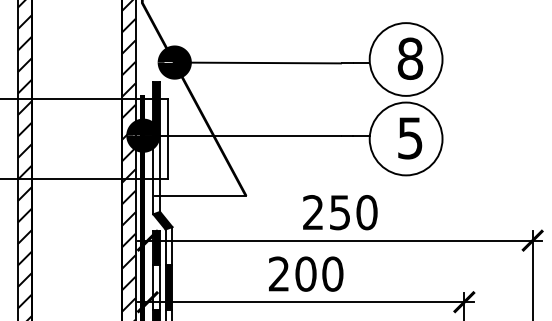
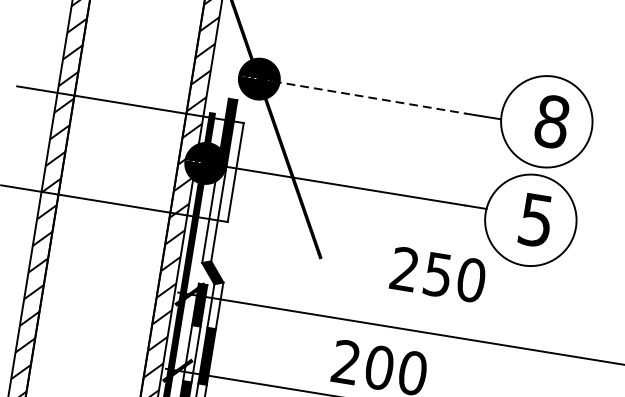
line: (258, 62) -> (363, 95), solid -> dashed
line: (200, 196) -> (264, 250), removed
text: (340, 212) -> (438, 274), moved

